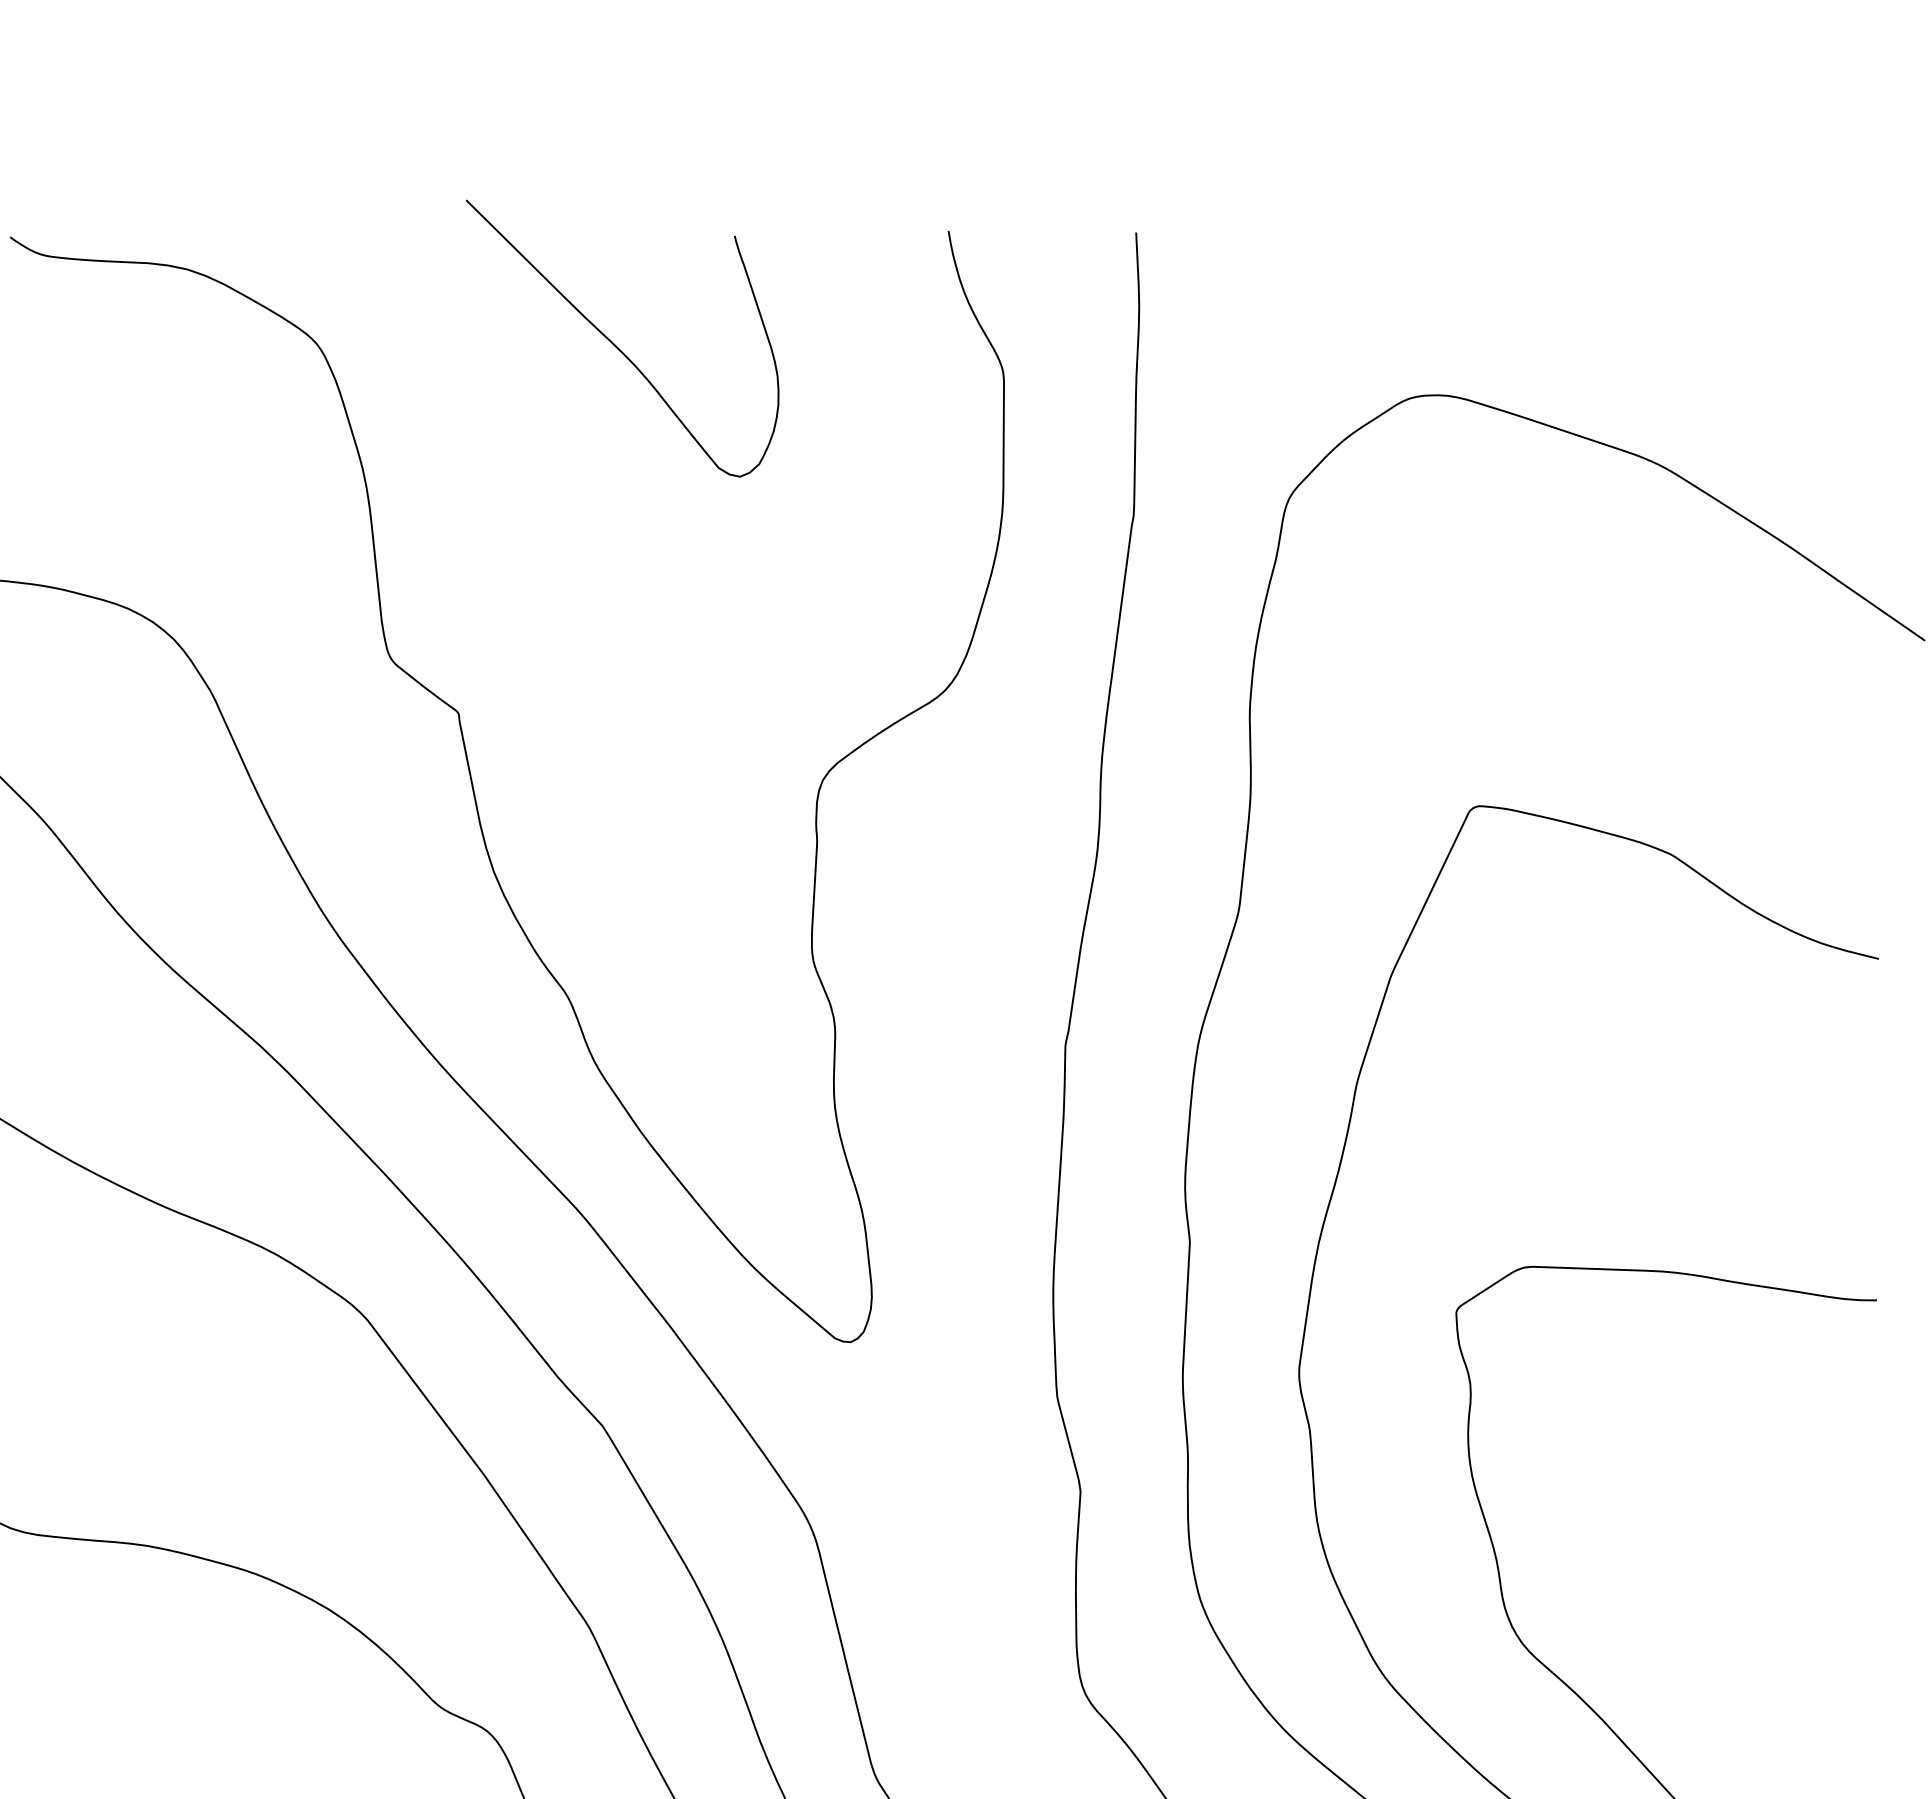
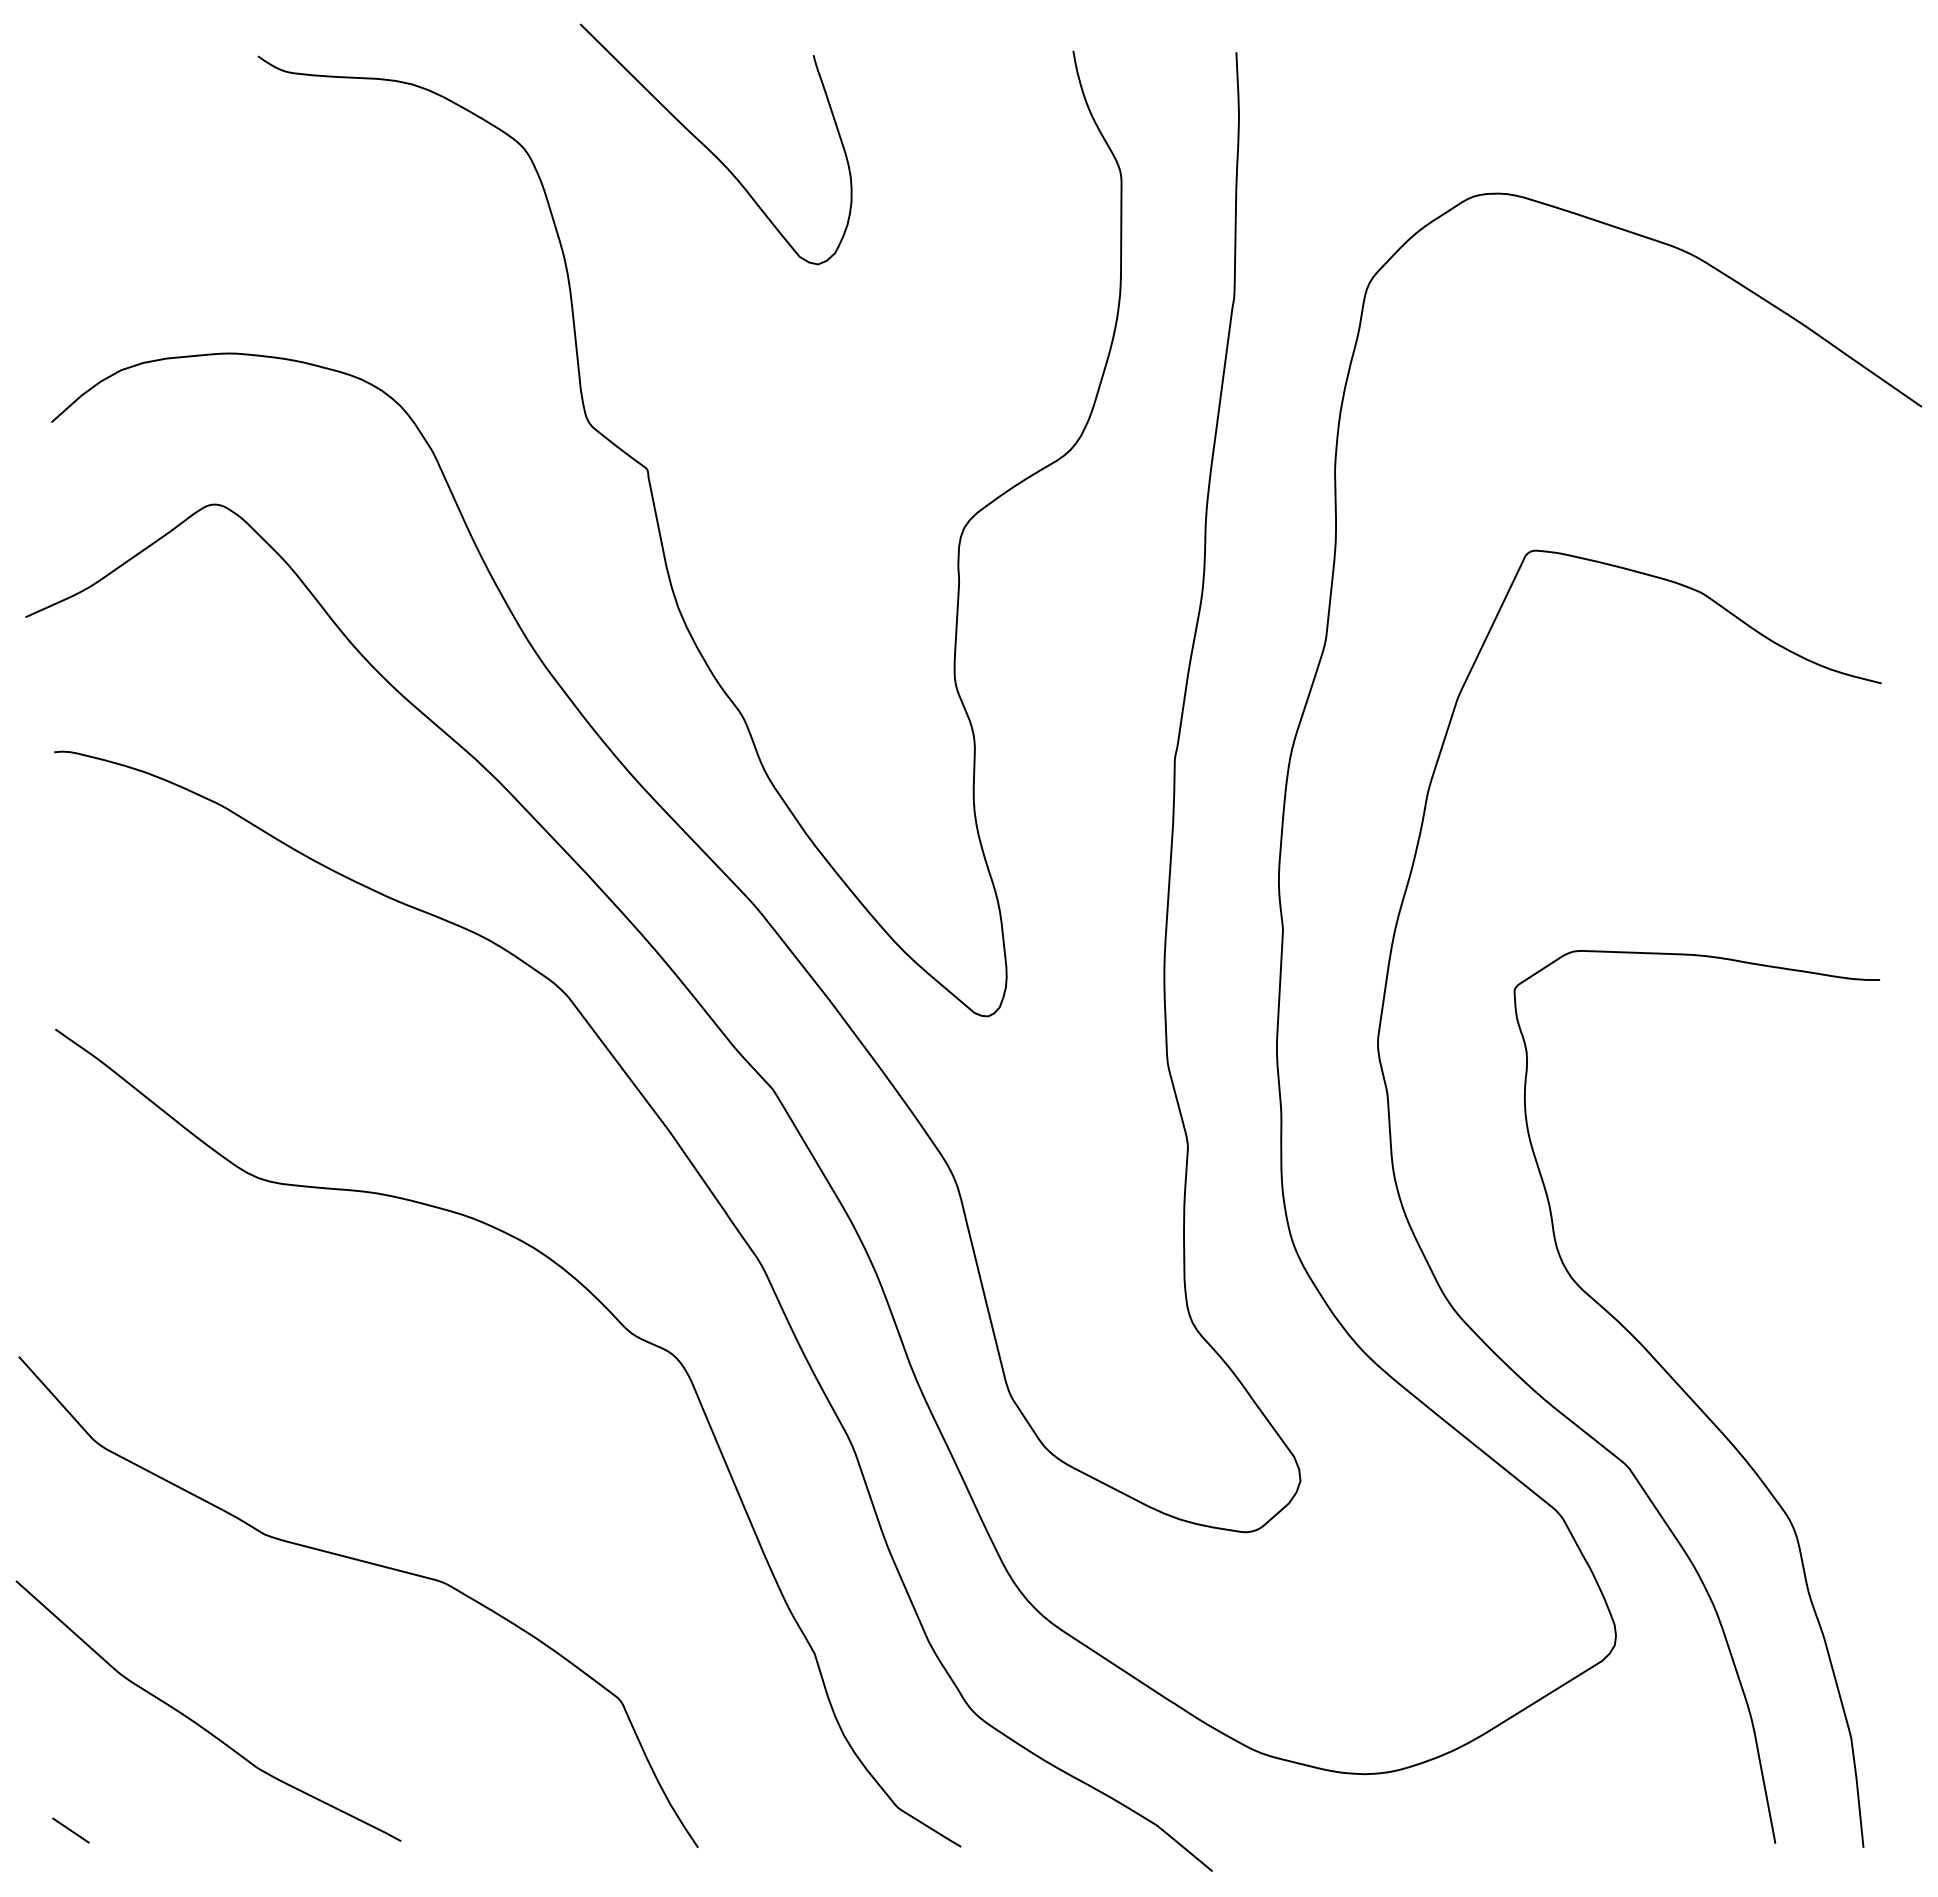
curve: (618, 346) -> (712, 151), moved

